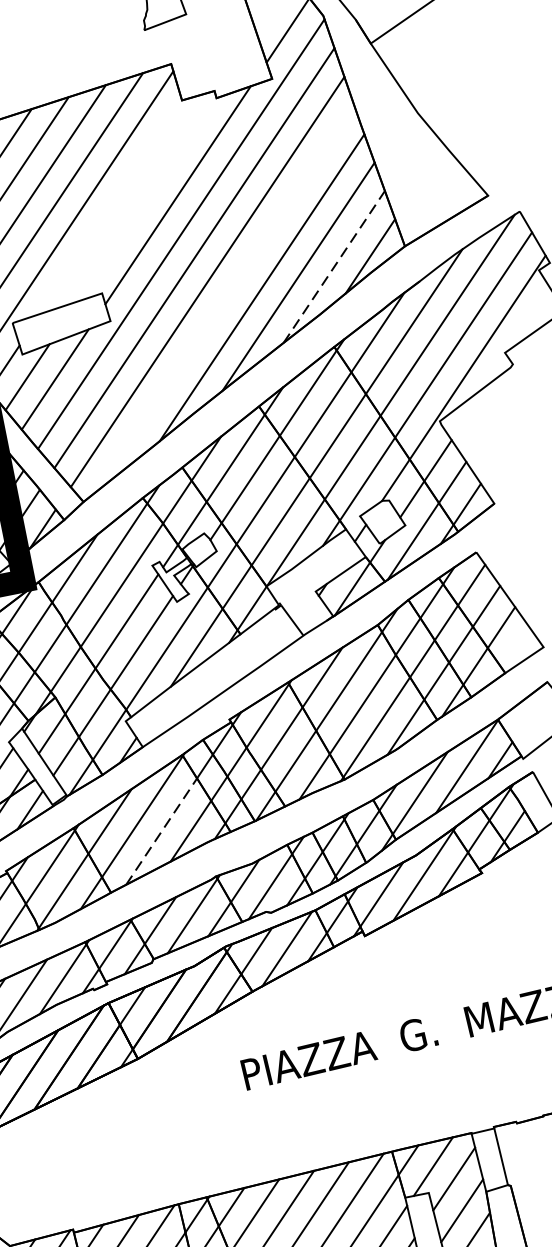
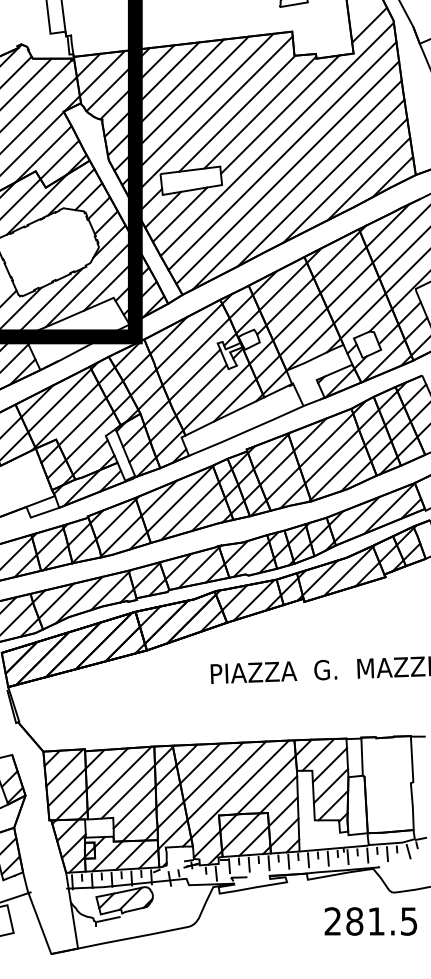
line: (147, 197) -> (260, 112), added
line: (112, 206) -> (237, 113), added
line: (334, 265) -> (369, 178), dashed -> solid
line: (224, 297) -> (296, 184), added
line: (162, 832) -> (190, 511), dashed -> solid

